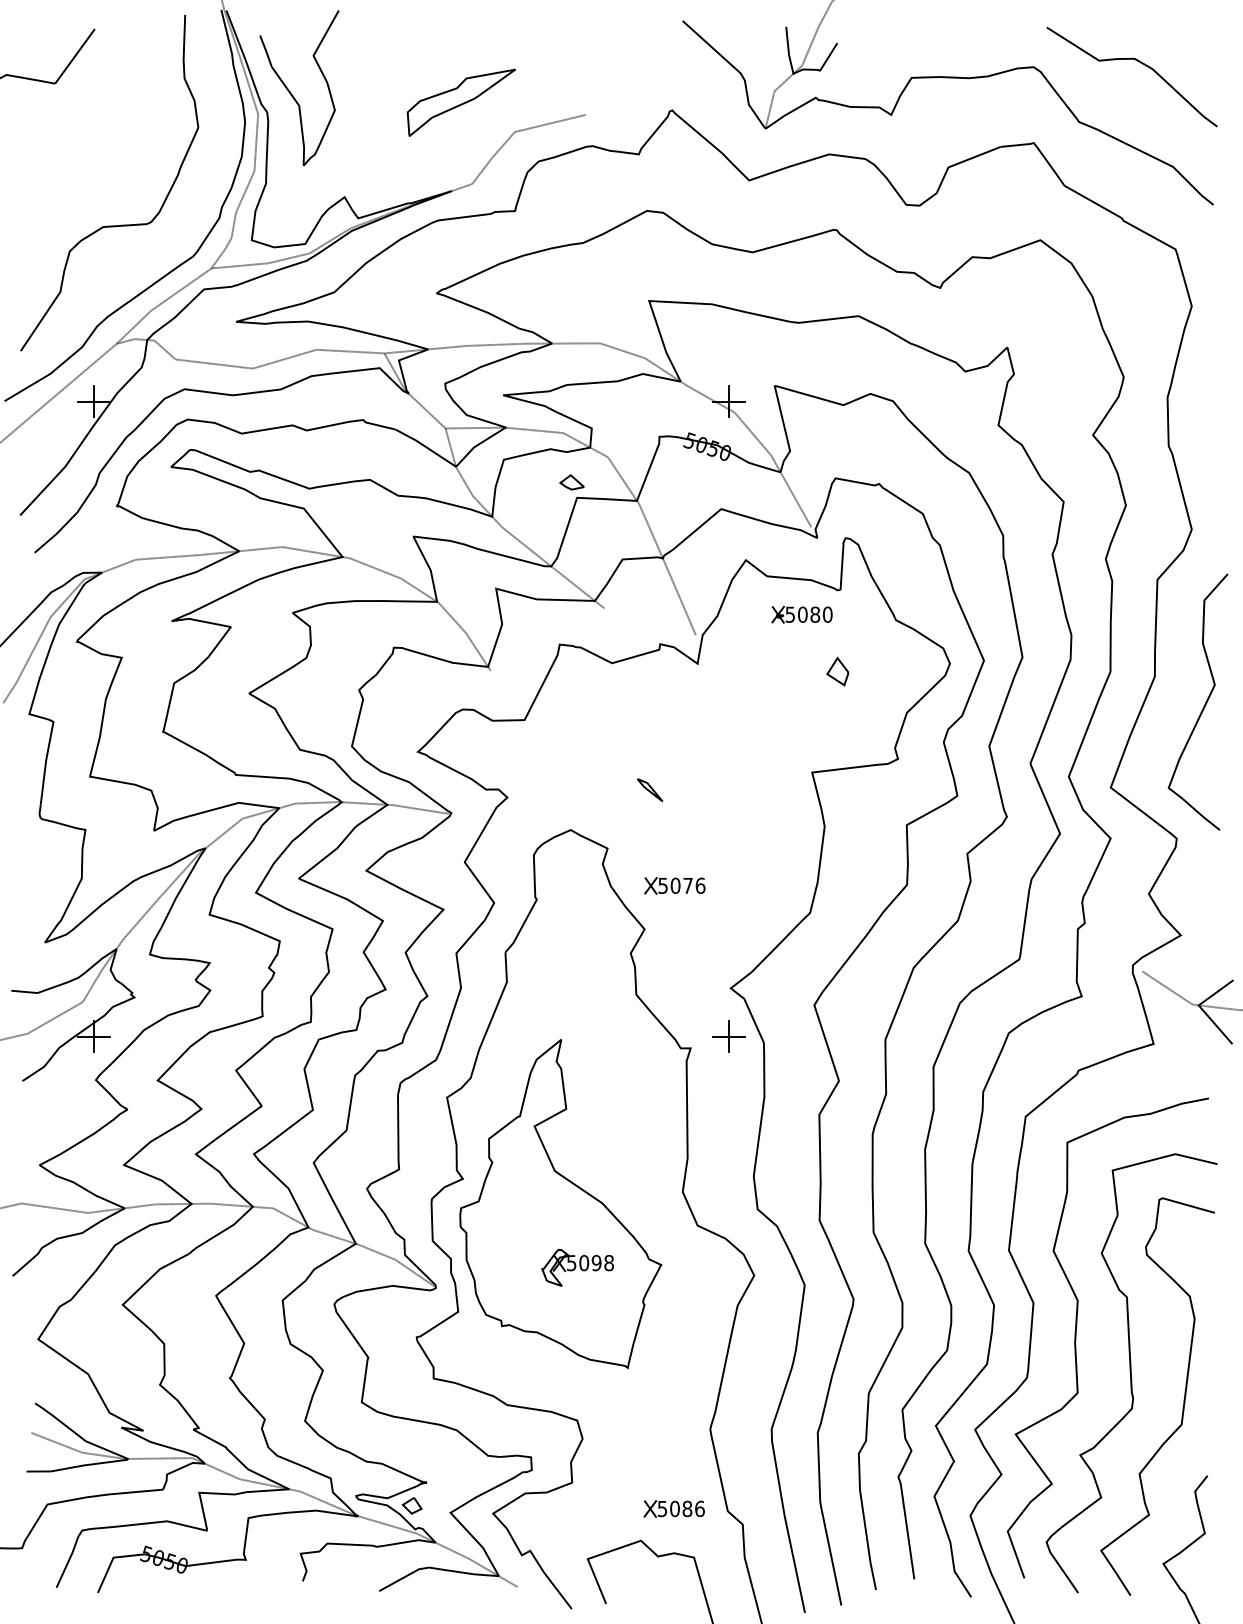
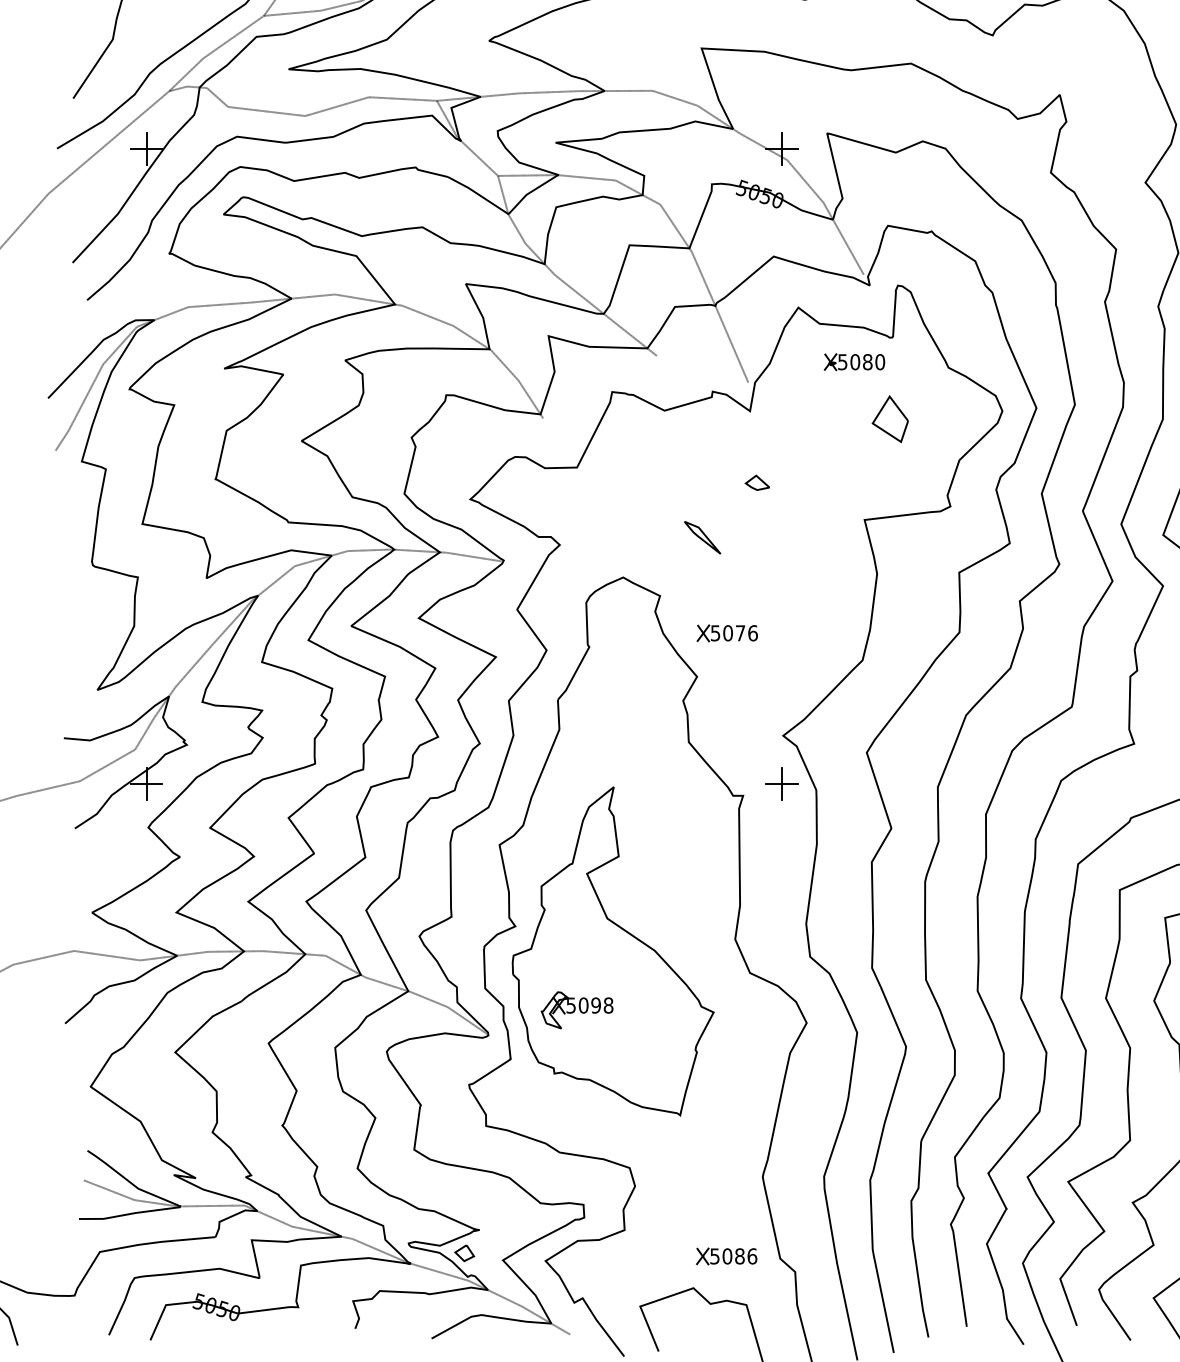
part: (571, 482) -> (756, 482), moved
part: (837, 671) -> (889, 418), size x1.67
part: (649, 789) -> (701, 536), size x1.43
part: (577, 1267) -> (576, 1009), moved

